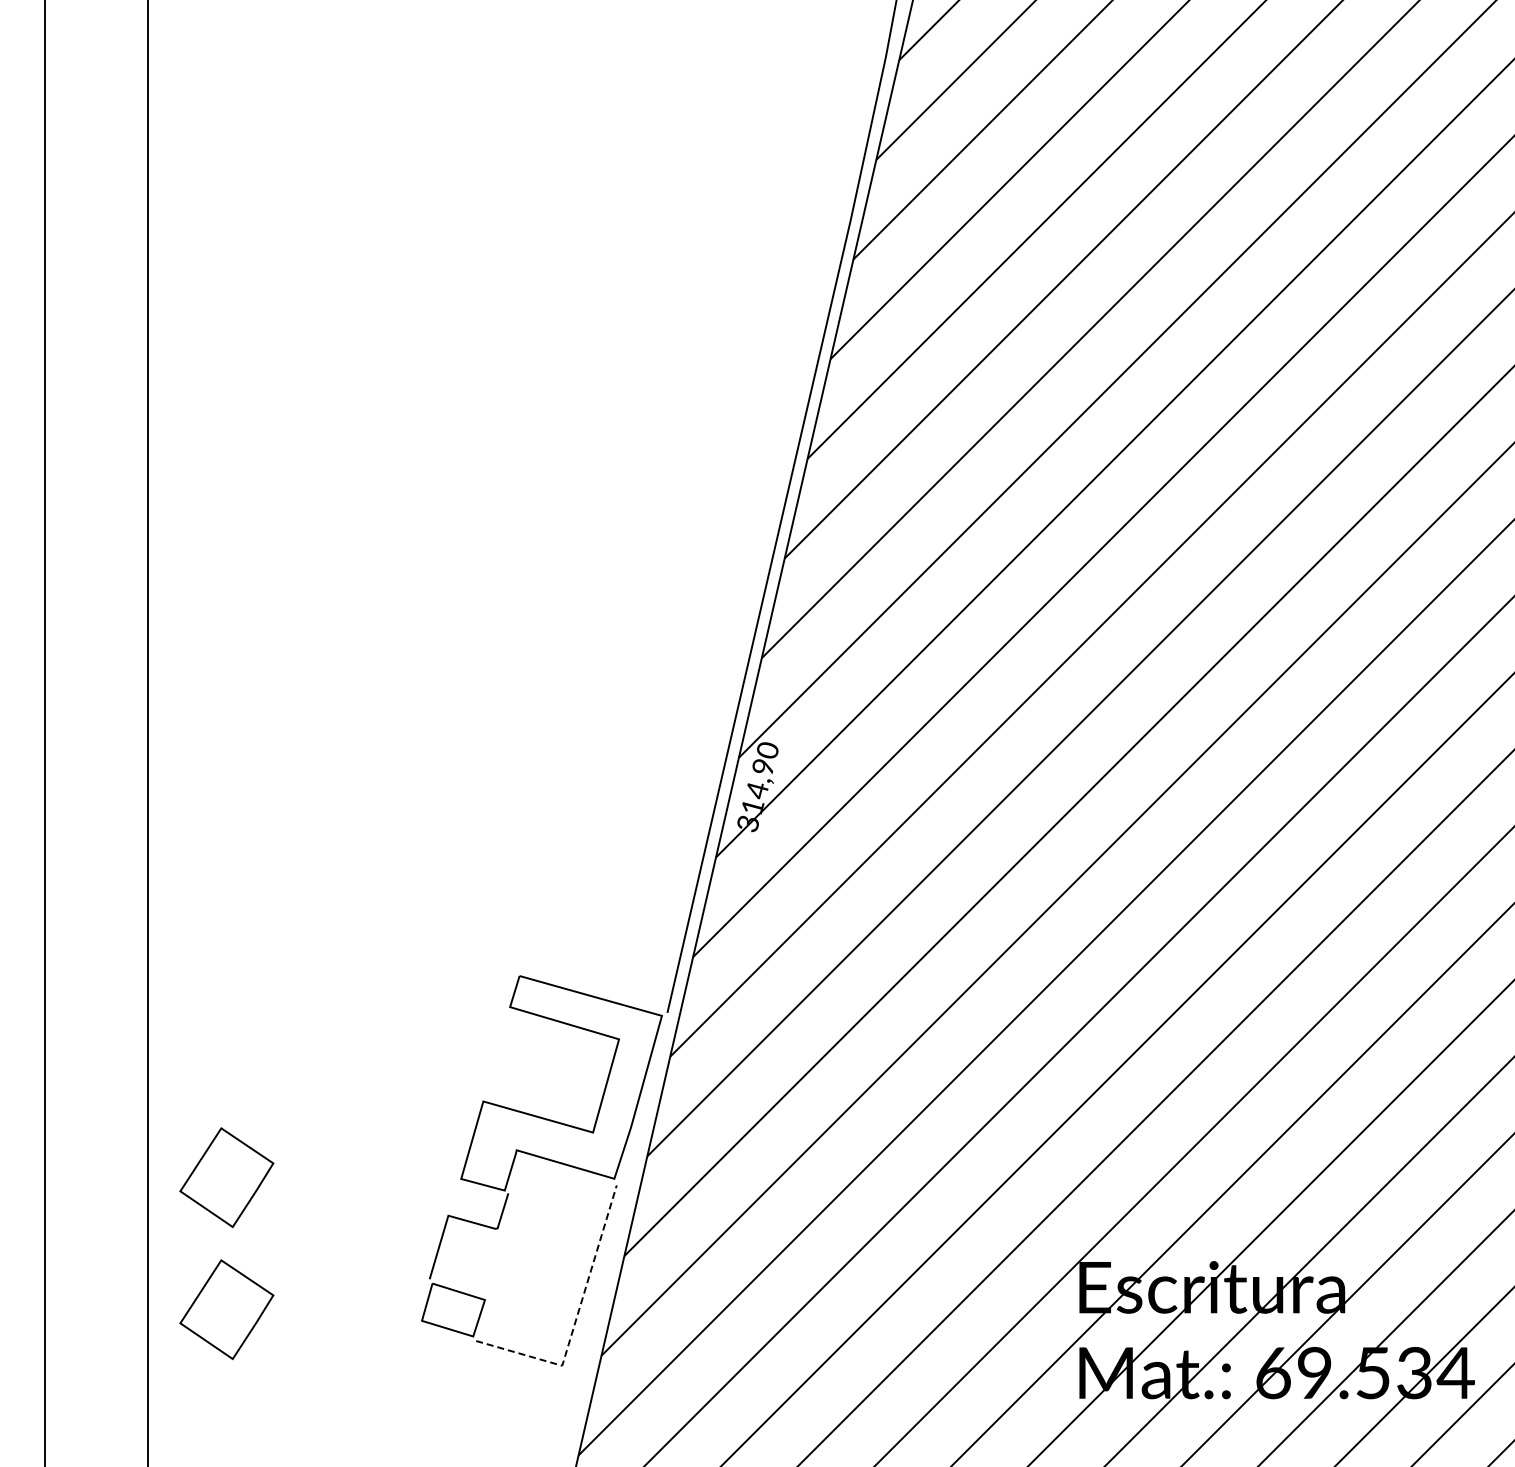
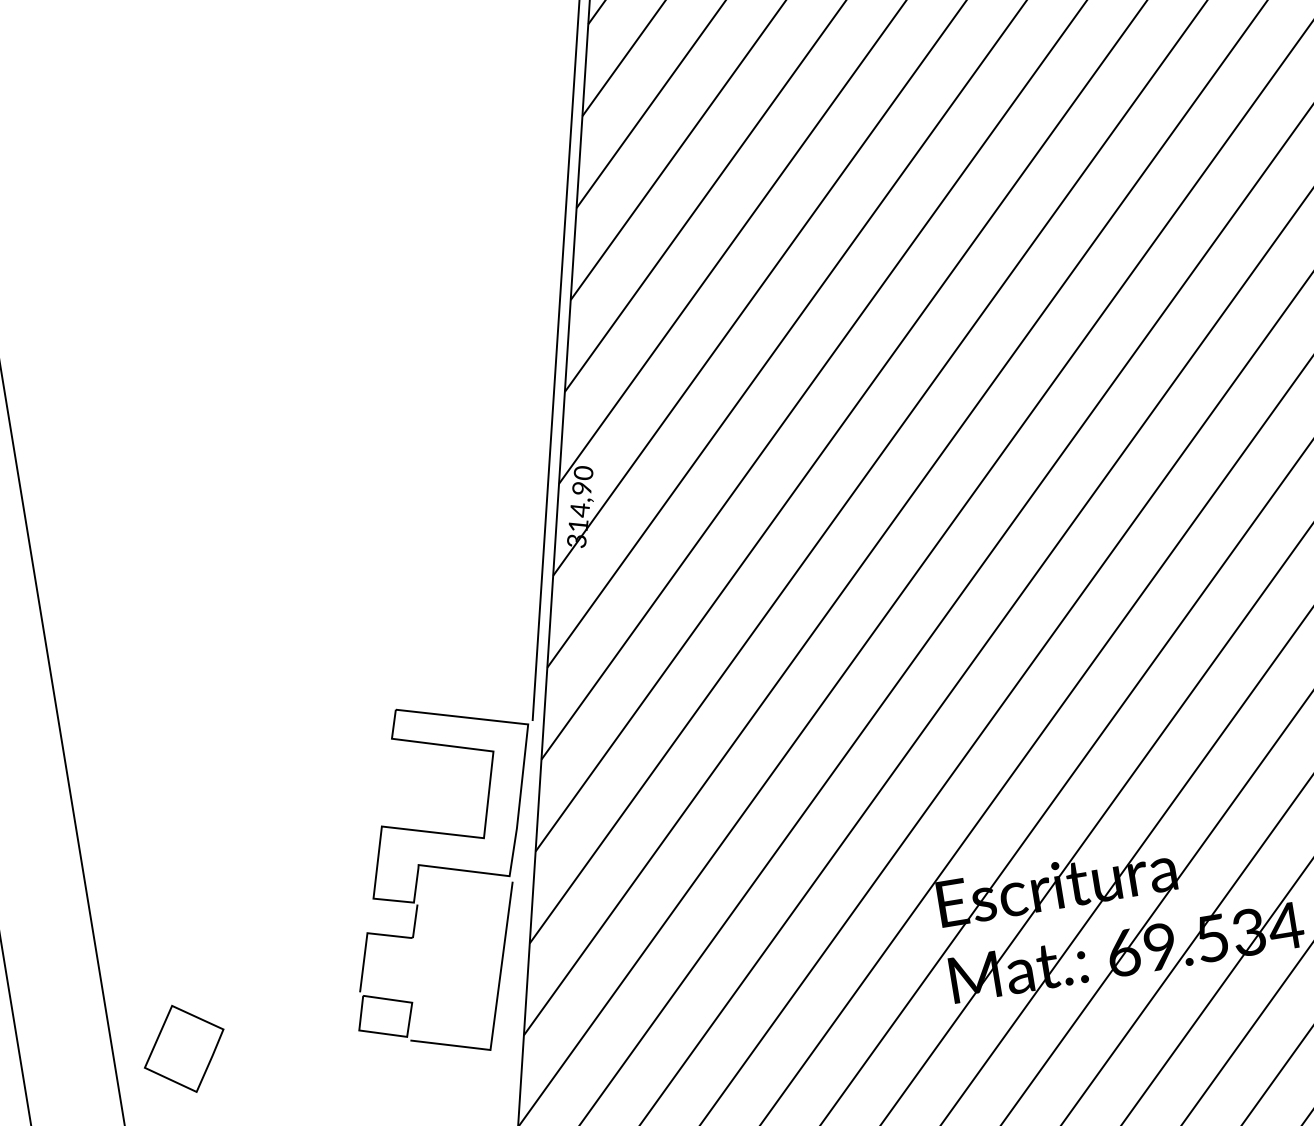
part: (226, 1177) -> (164, 931), removed
line: (576, 1319) -> (496, 1006), dashed -> solid

